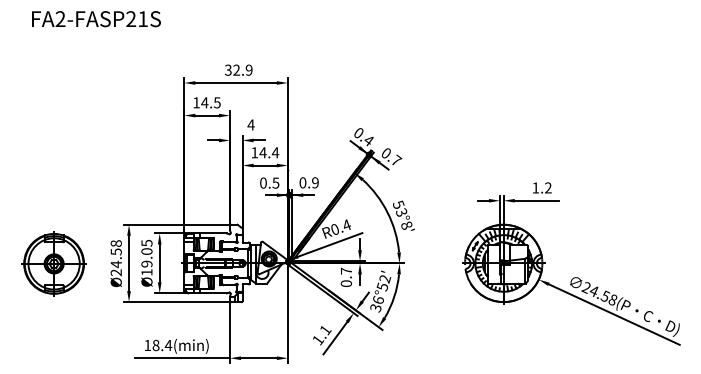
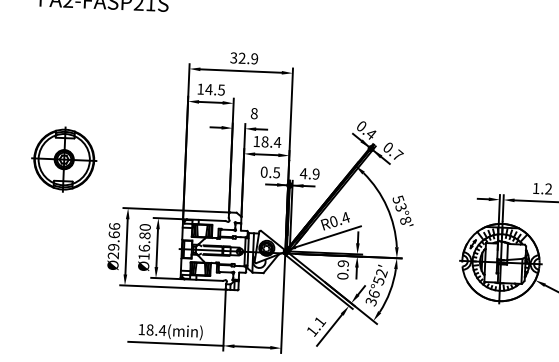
text: (250, 124) -> (253, 113), 4 -> 8
text: (262, 152) -> (264, 141), 14.4 -> 18.4
text: (302, 182) -> (303, 173), 0.9 -> 4.9
text: (146, 253) -> (144, 237), Ø19.05 -> Ø16.80
text: (115, 254) -> (113, 237), Ø24.58 -> Ø29.66
part: (53, 263) -> (63, 159), moved
text: (346, 270) -> (343, 263), 0.7 -> 0.9

